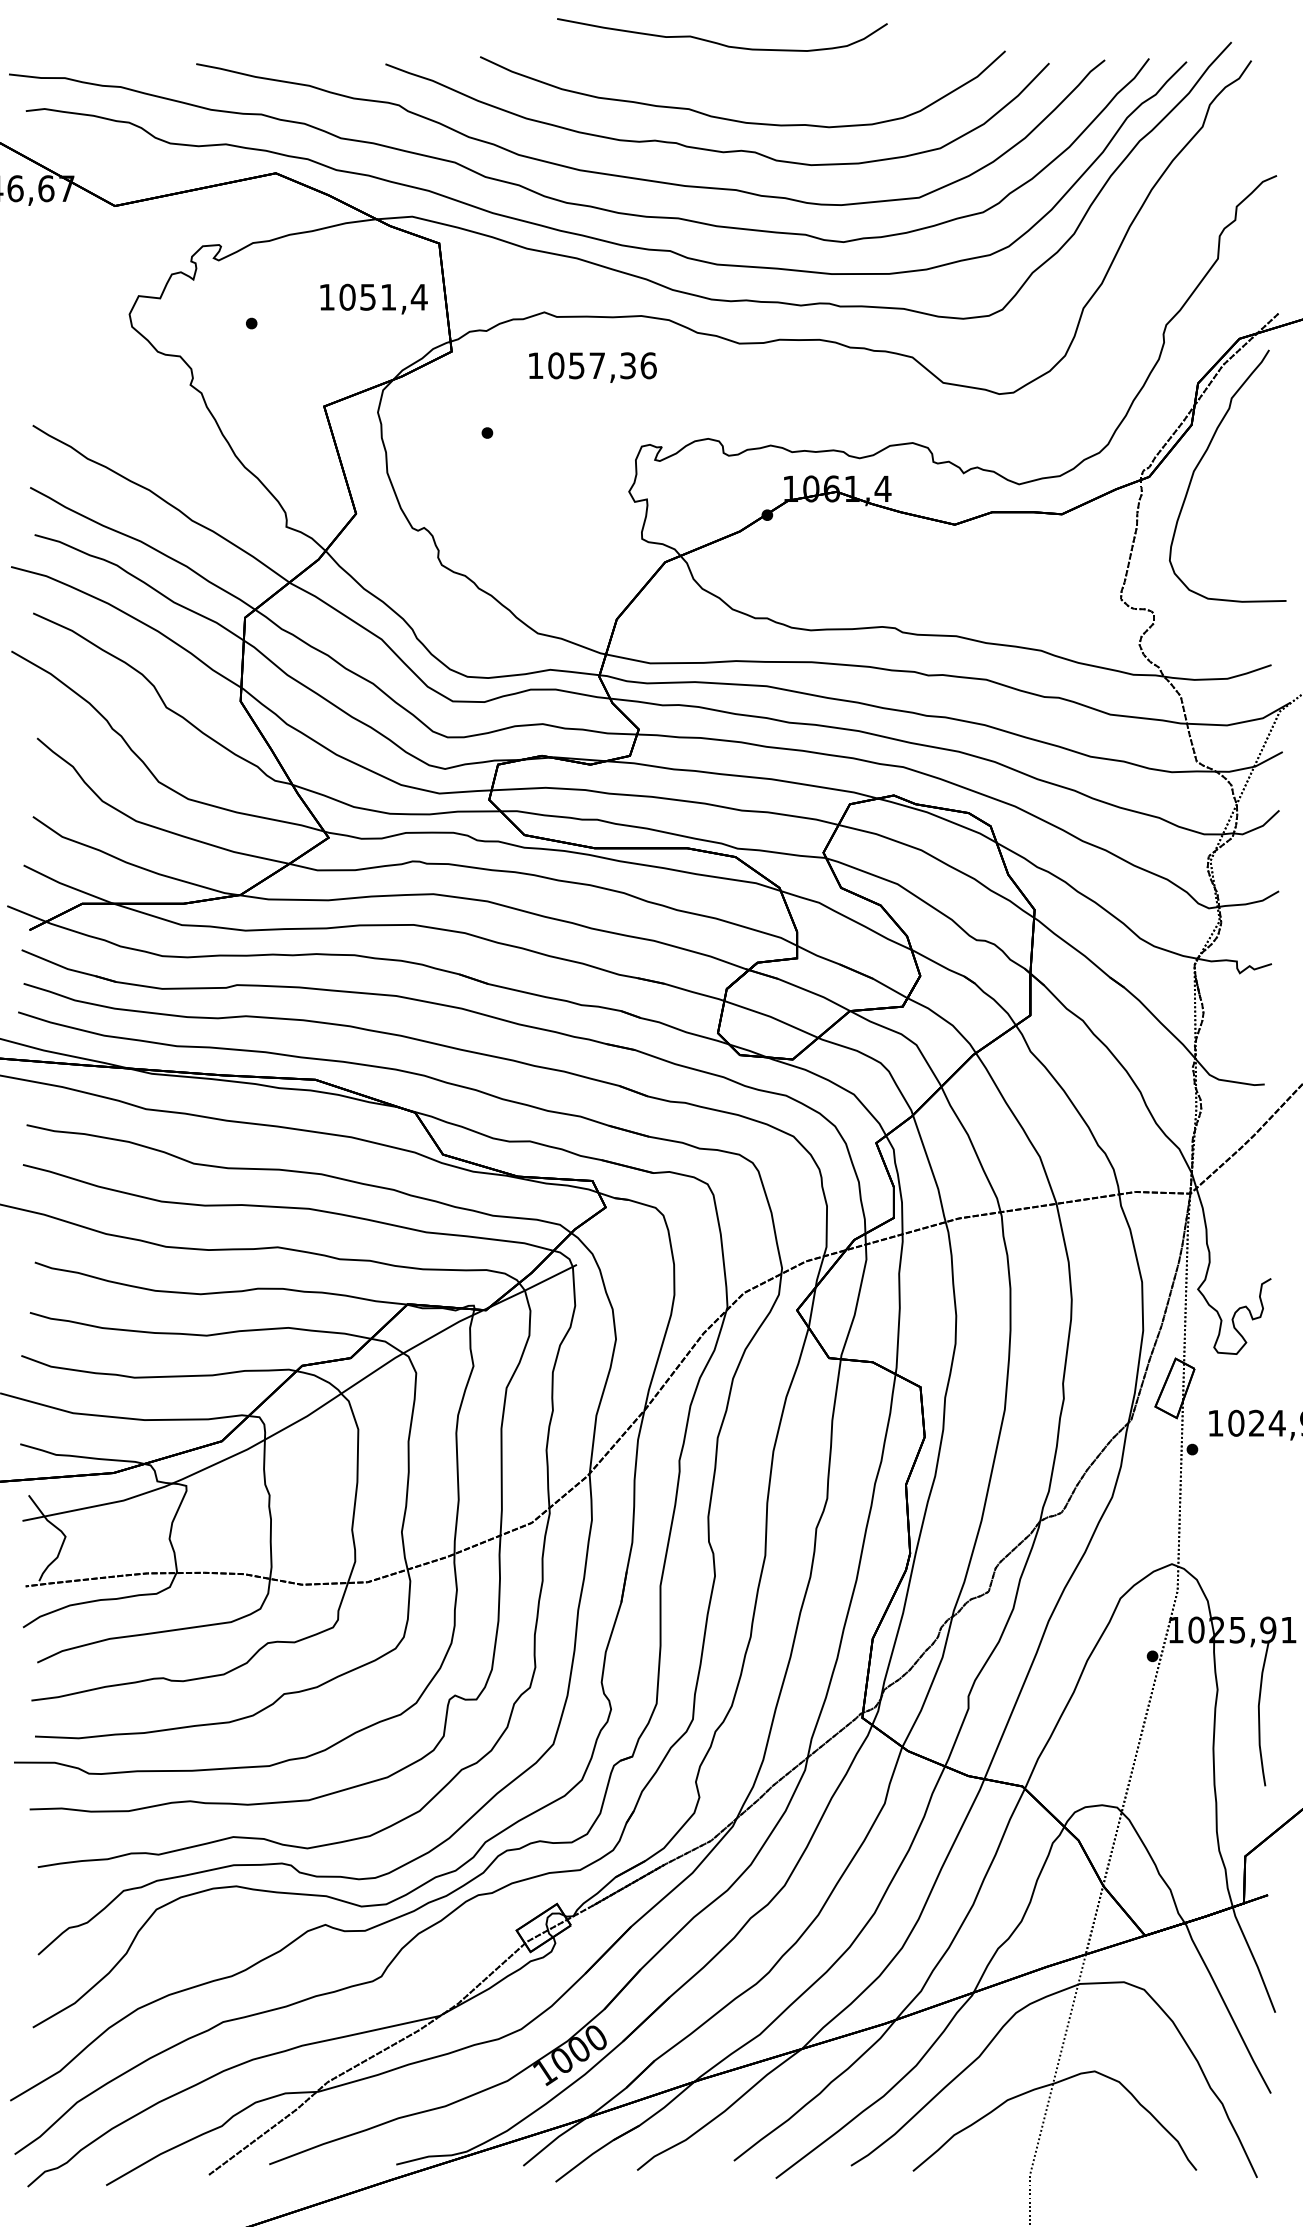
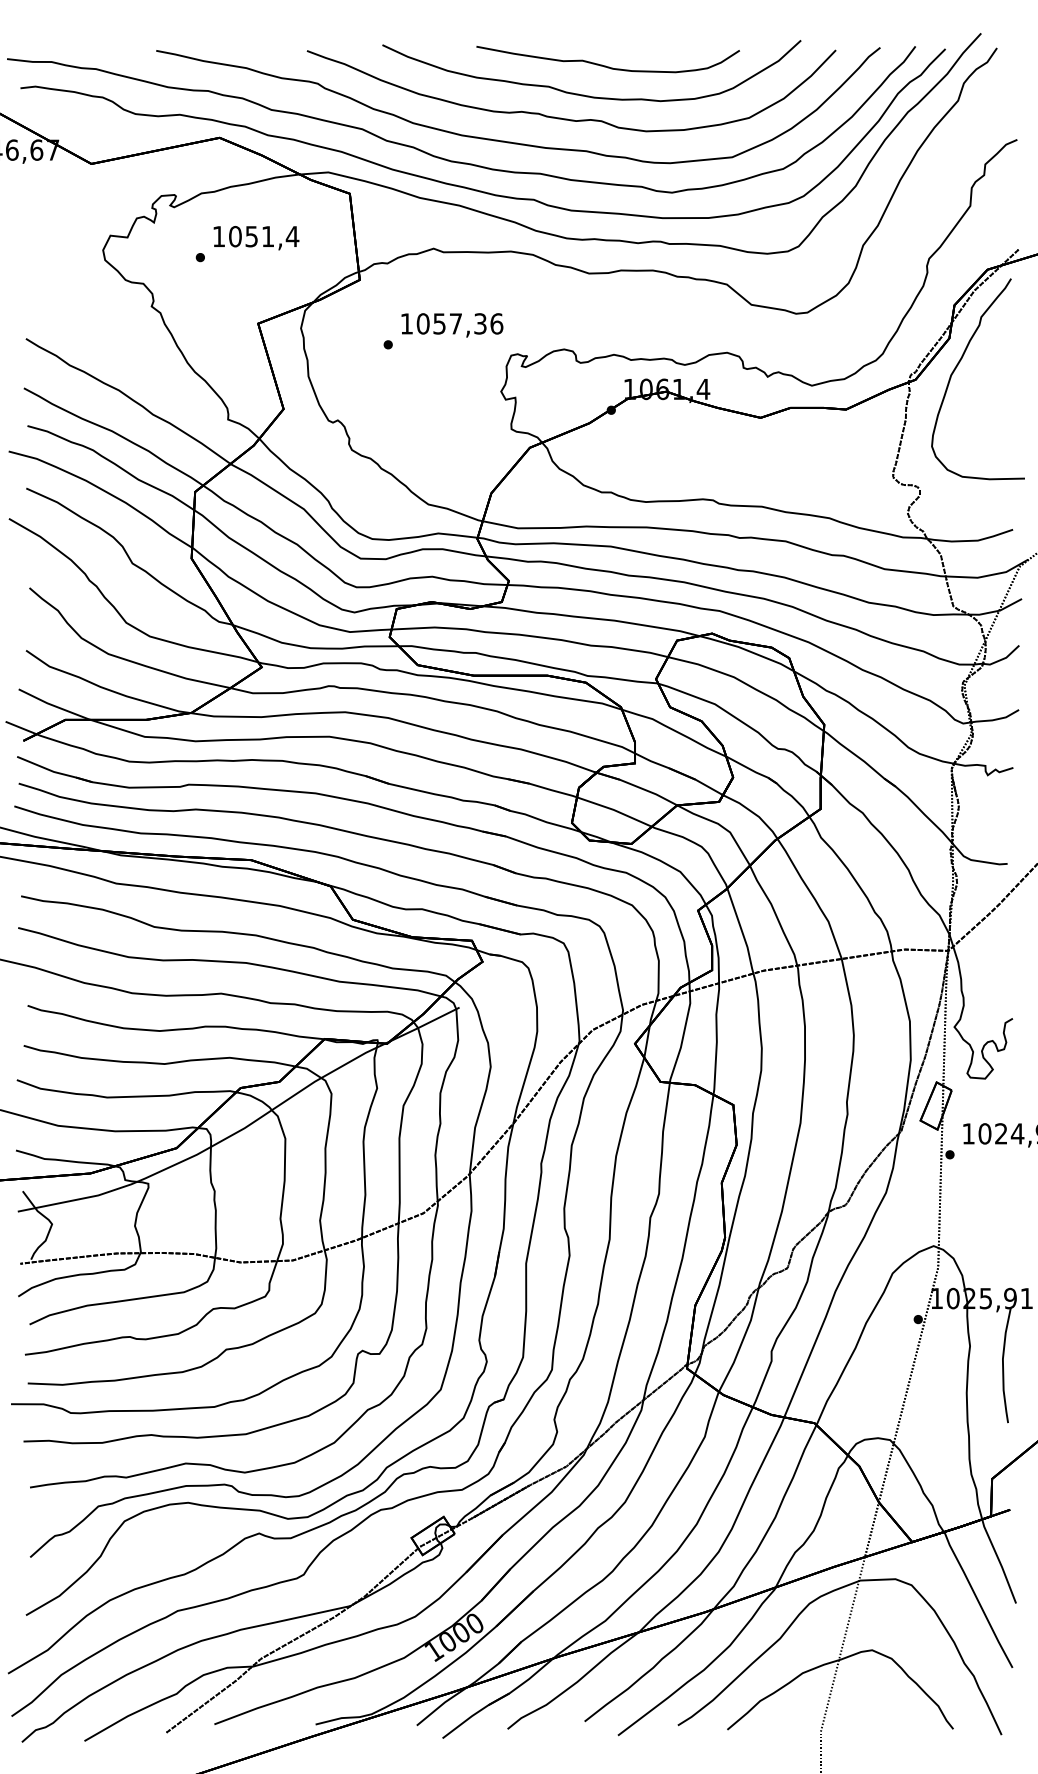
curve: (718, 42) -> (605, 65), moved
text: (373, 298) -> (256, 237), moved
text: (592, 367) -> (452, 325), moved

